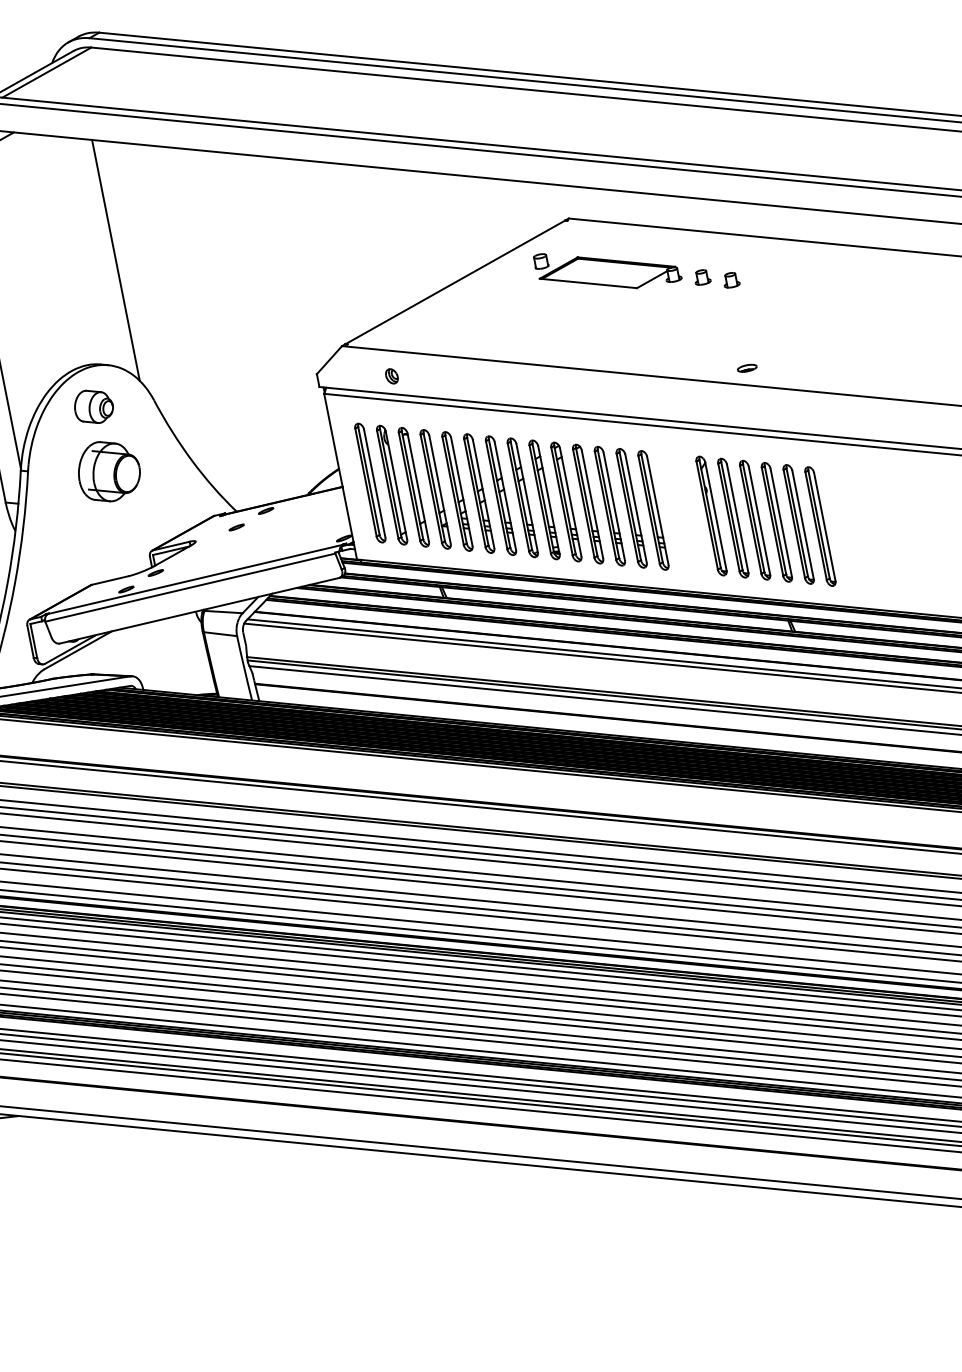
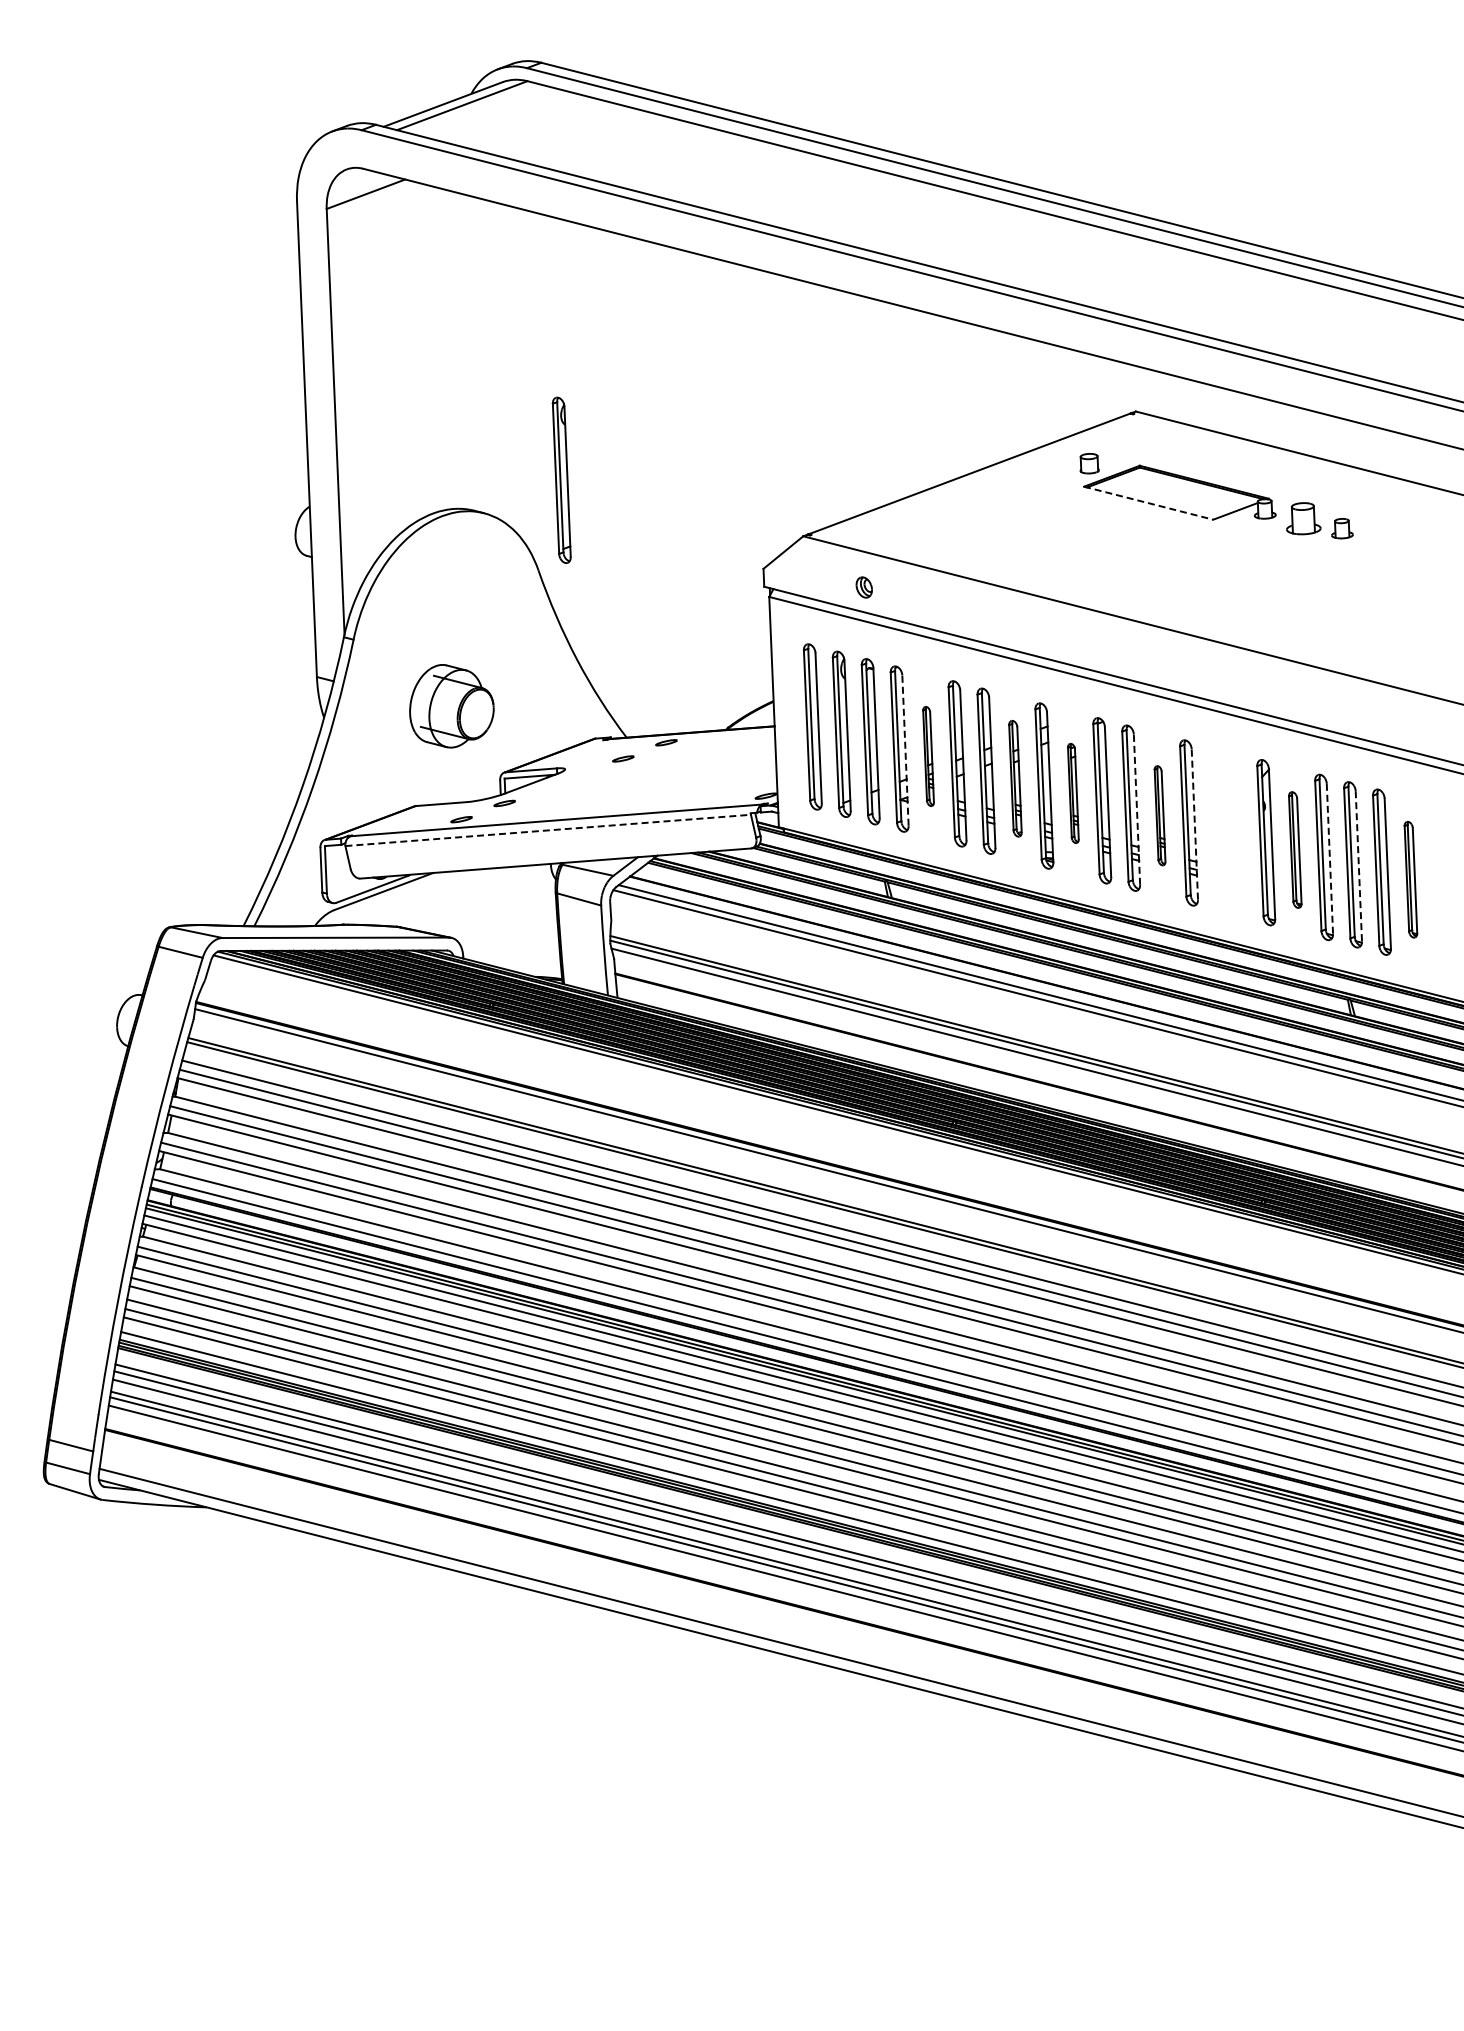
line: (116, 260) -> (516, 373), removed
part: (702, 277) -> (1303, 518), size x1.6
line: (588, 283) -> (1148, 503), solid -> dashed
part: (160, 332) -> (561, 479), added
part: (747, 368) -> (1345, 650), removed
part: (93, 406) -> (455, 566), removed
part: (108, 471) -> (451, 706), moved
line: (440, 489) -> (905, 750), solid -> dashed
part: (457, 491) -> (928, 756), size x0.6
part: (522, 497) -> (1015, 778), size x0.7
part: (566, 502) -> (1073, 793), size x0.6
line: (613, 506) -> (1136, 809), solid -> dashed
part: (631, 508) -> (1159, 815), size x0.6
line: (657, 510) -> (1194, 823), solid -> dashed
part: (733, 517) -> (1295, 849), size x0.7
line: (759, 521) -> (1329, 859), solid -> dashed
line: (781, 522) -> (1358, 866), solid -> dashed
part: (820, 526) -> (1410, 879), size x0.7
line: (190, 587) -> (548, 830), solid -> dashed

